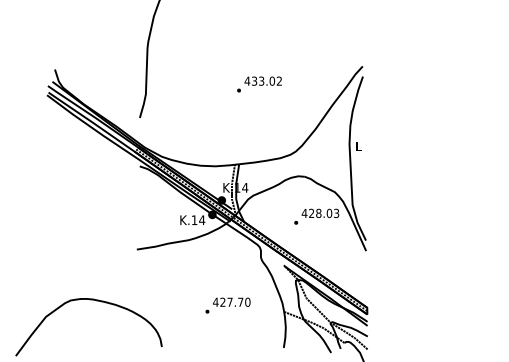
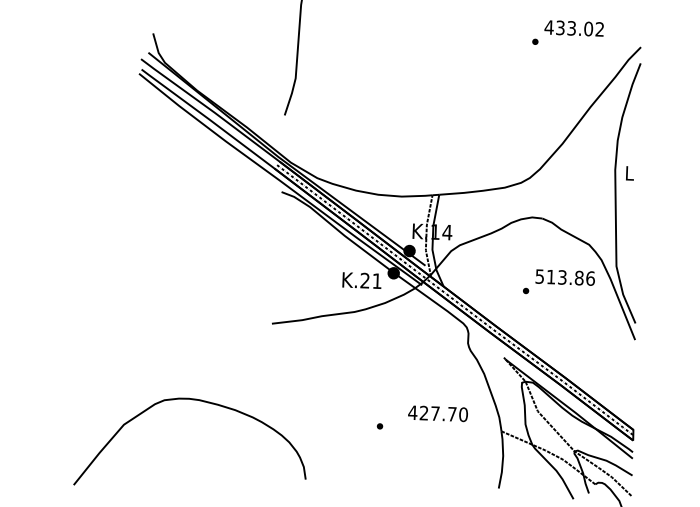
text: (259, 84) -> (568, 33), moved
text: (320, 213) -> (565, 277), 428.03 -> 513.86
text: (198, 220) -> (371, 281), K.14 -> K.21
text: (231, 301) -> (437, 412), moved

